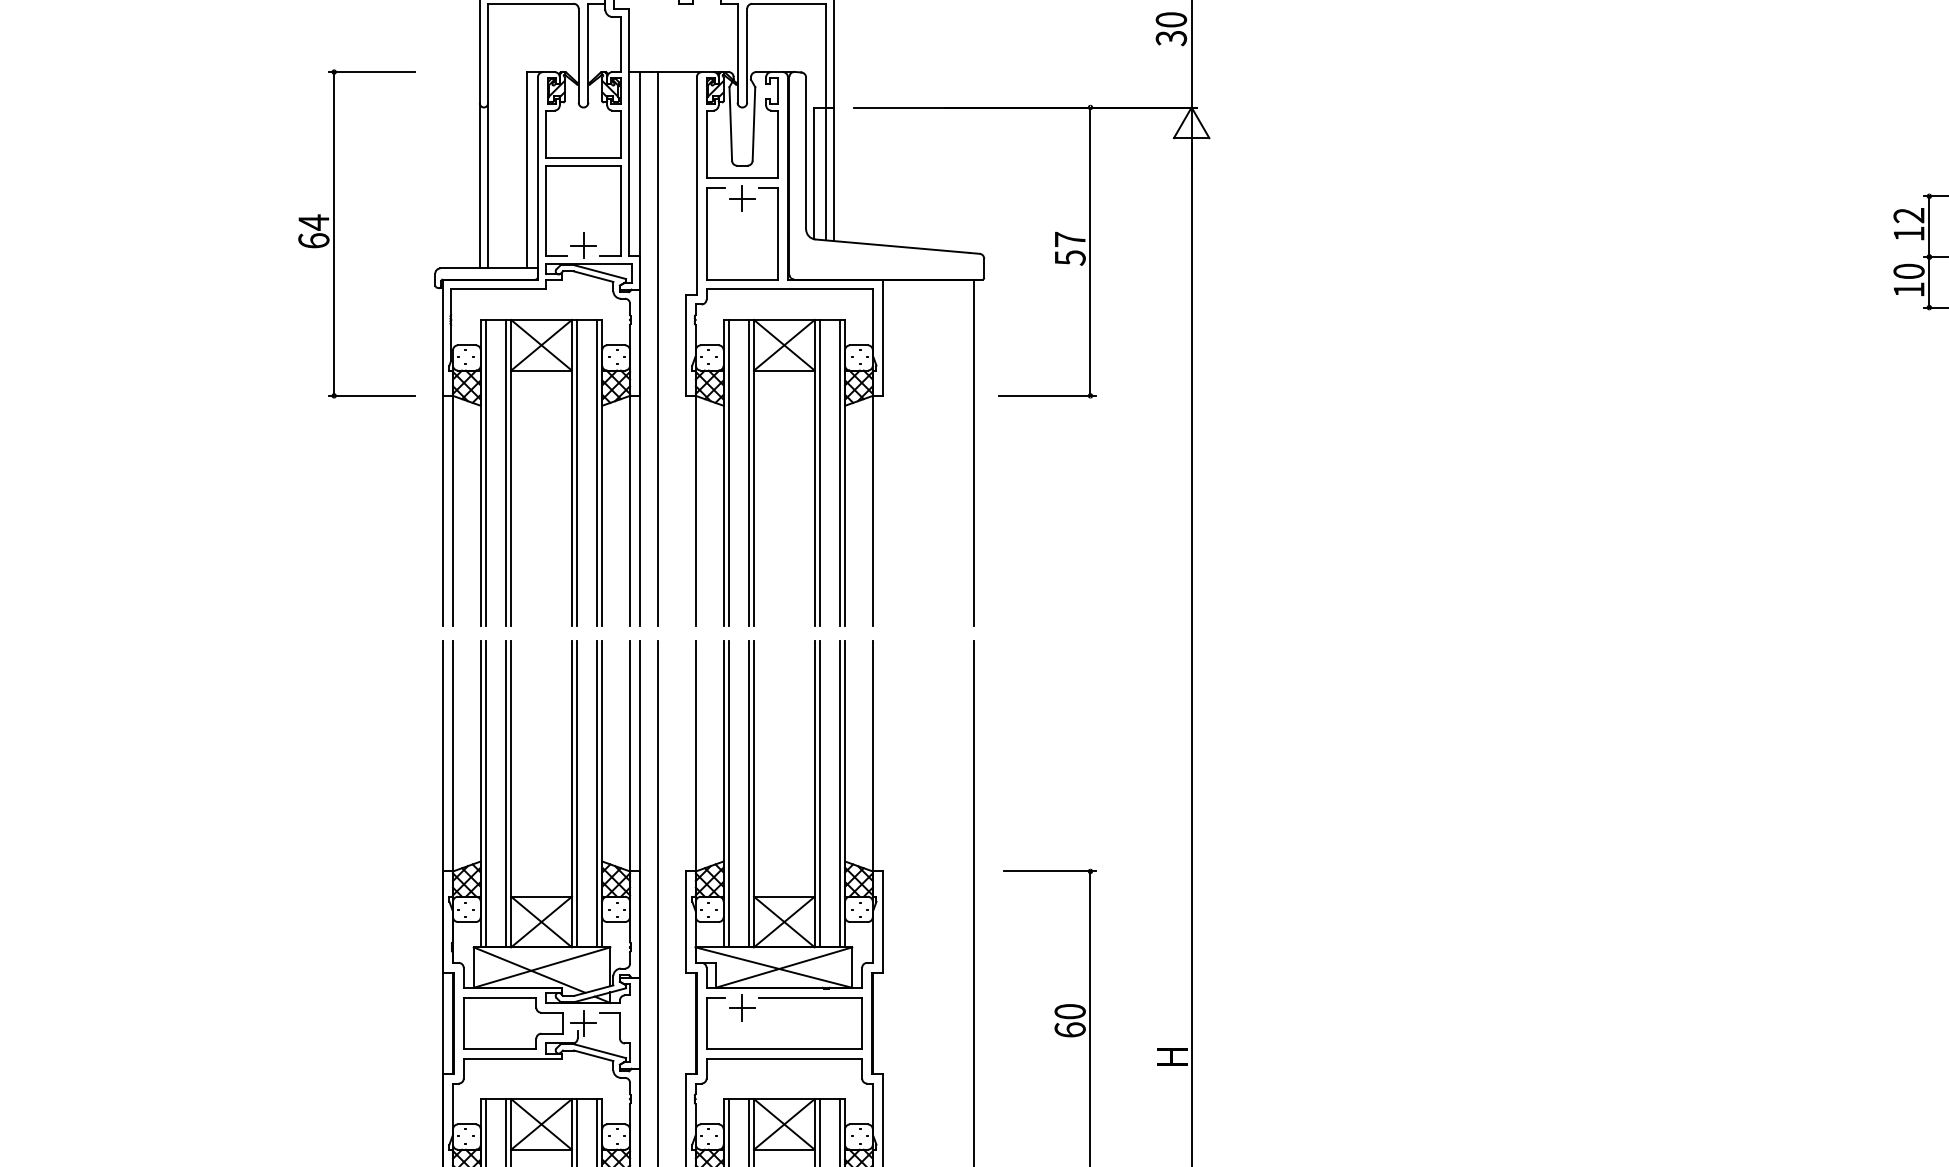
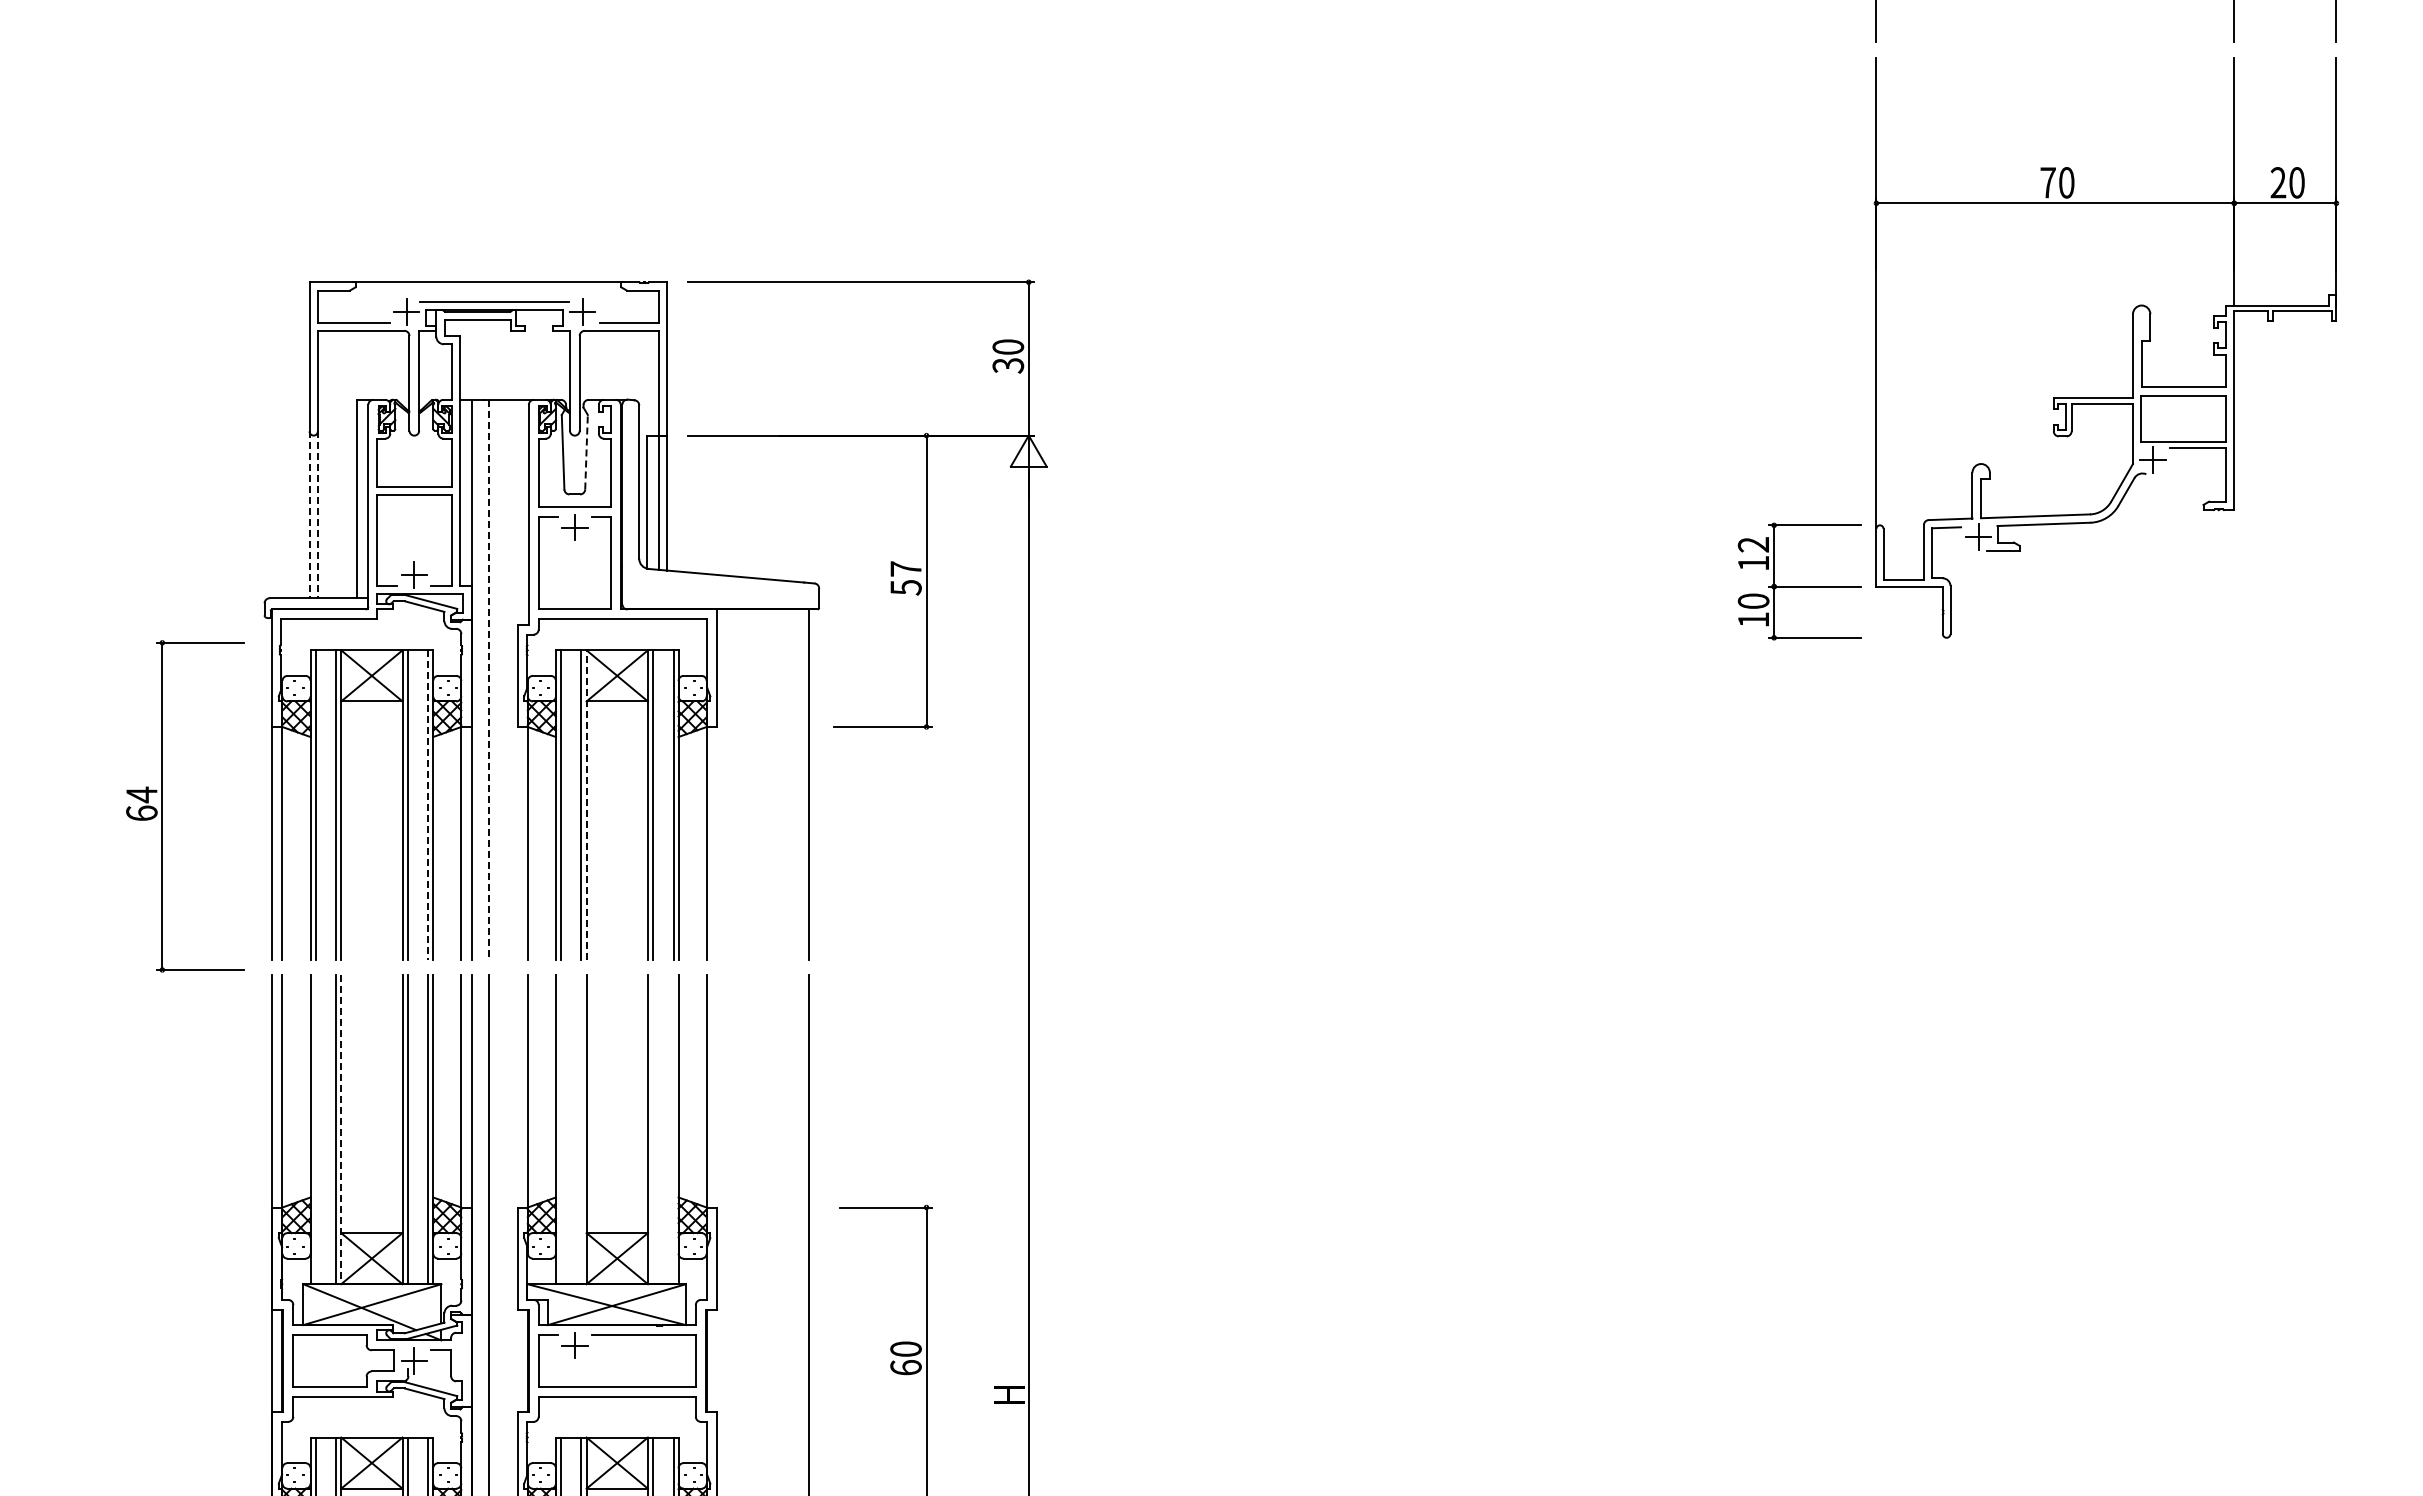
line: (753, 123) -> (586, 451), solid -> dashed
line: (479, 186) -> (309, 515), solid -> dashed
line: (487, 186) -> (317, 515), solid -> dashed
part: (334, 234) -> (162, 806), moved
line: (657, 348) -> (489, 679), solid -> dashed
line: (597, 472) -> (428, 804), solid -> dashed
line: (753, 472) -> (586, 804), solid -> dashed
line: (485, 794) -> (315, 1129), removed
line: (511, 794) -> (341, 1129), solid -> dashed
line: (729, 794) -> (561, 1129), removed
line: (748, 794) -> (581, 1129), removed
line: (820, 794) -> (653, 1129), removed
line: (840, 794) -> (673, 1129), removed

